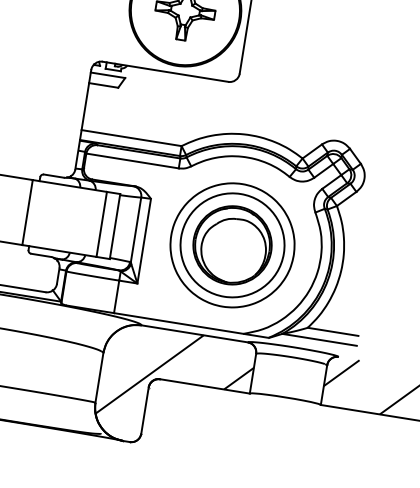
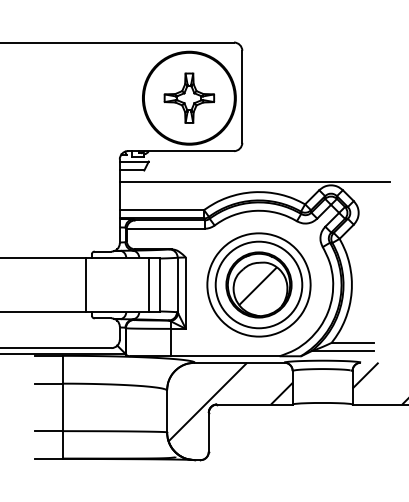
line: (246, 121) -> (254, 181), added
hatch: (230, 246) -> (257, 286), added

